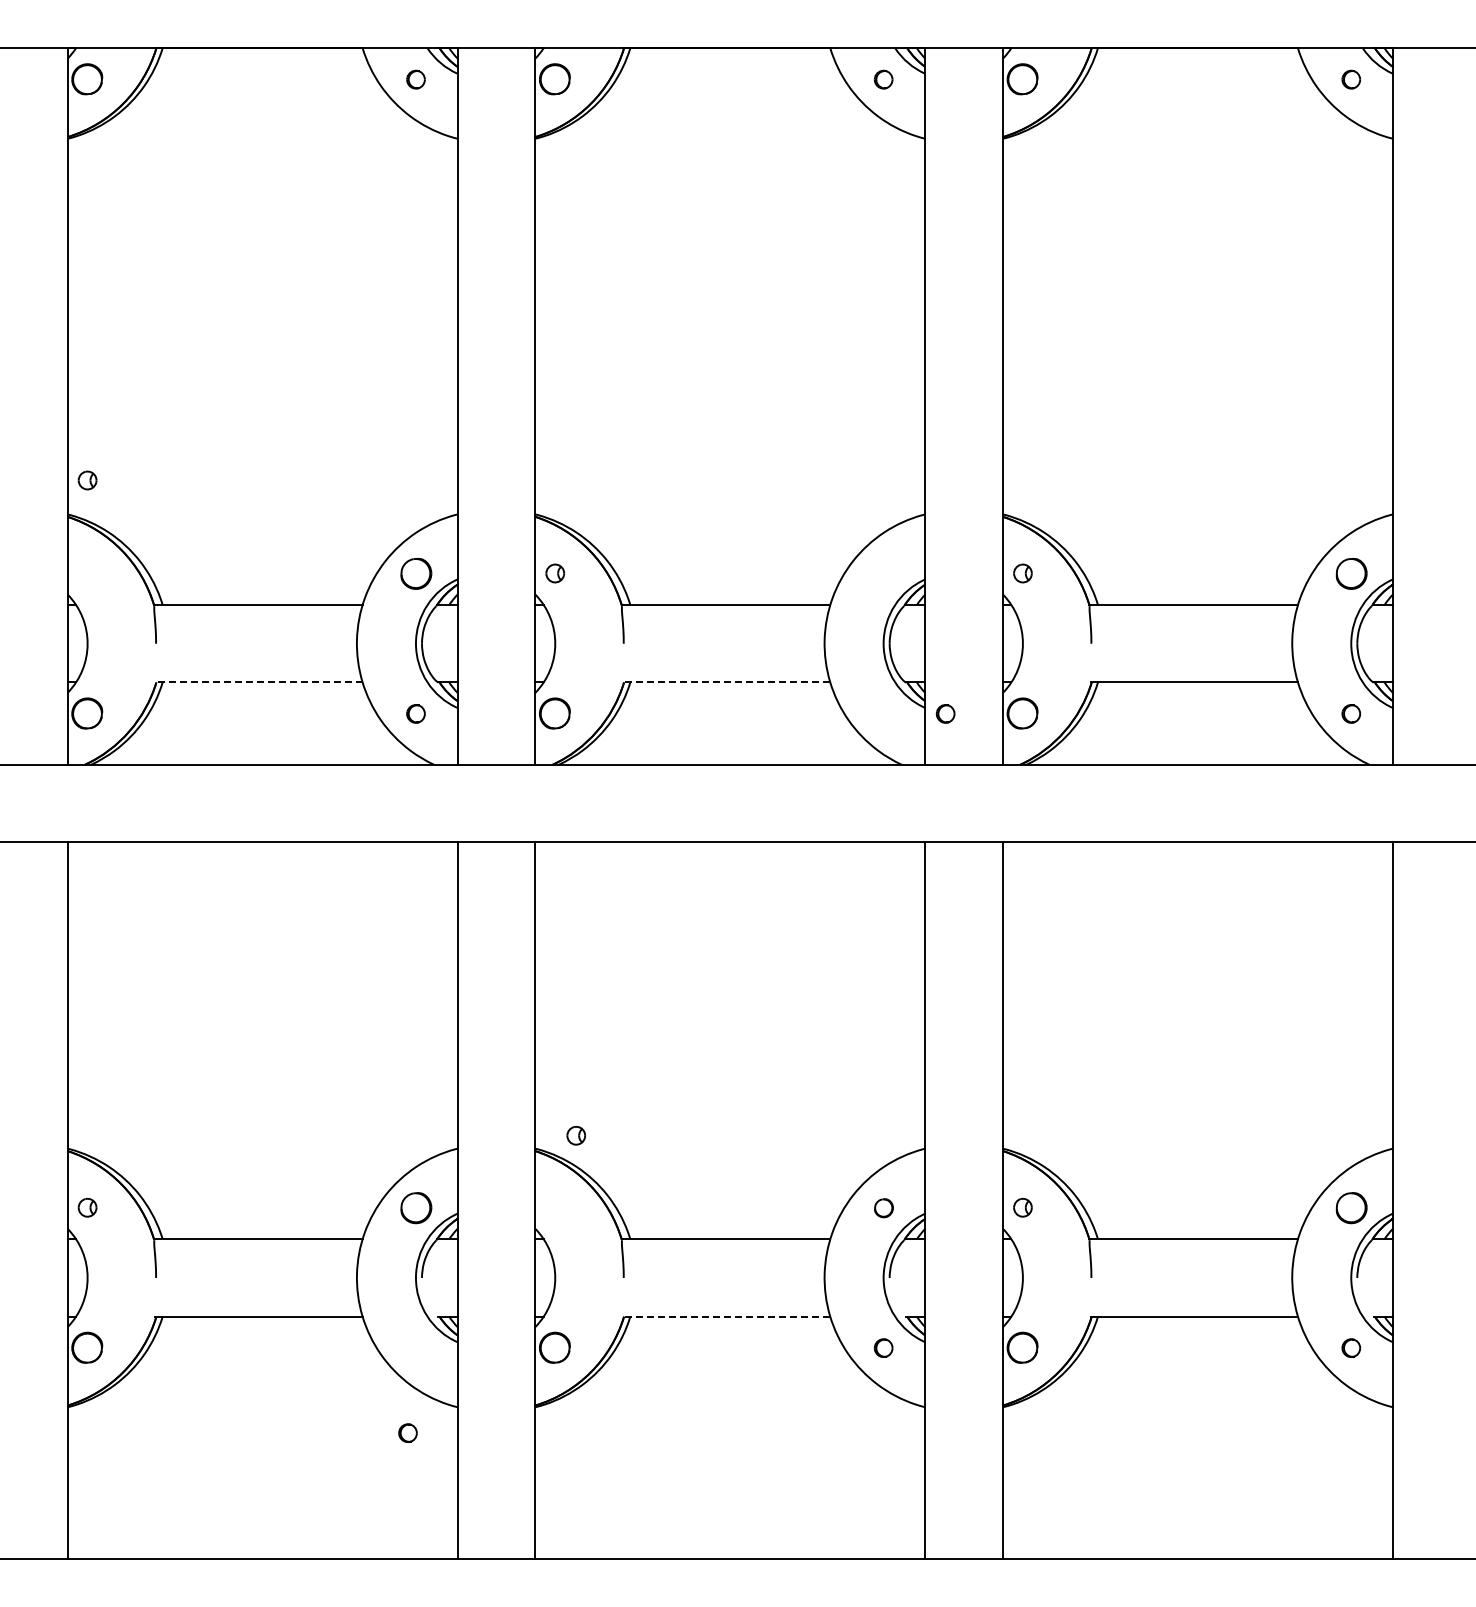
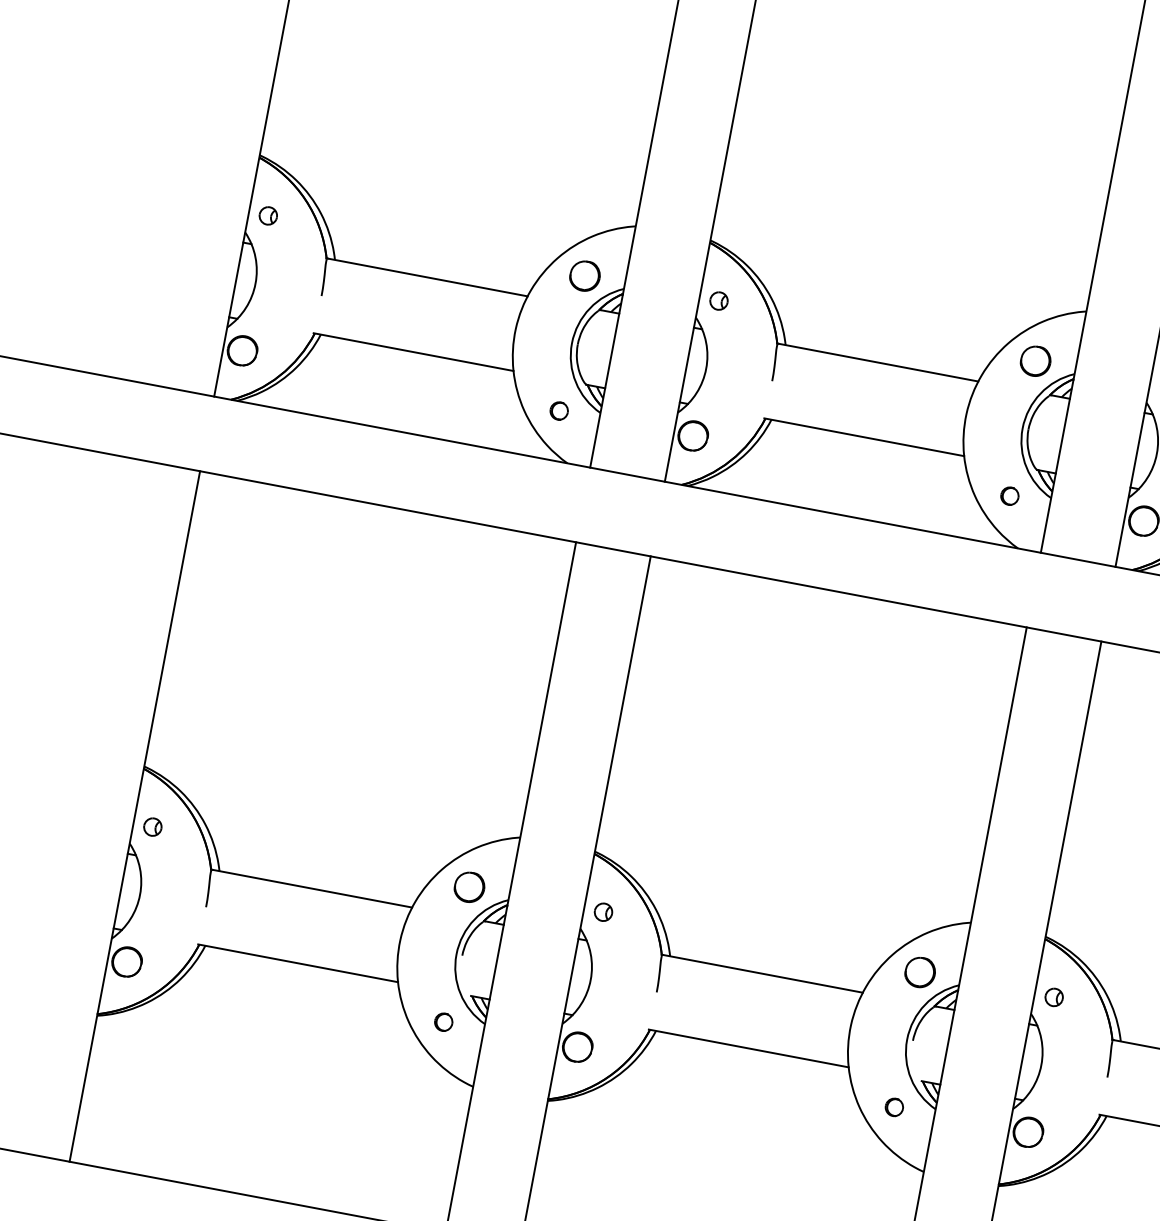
part: (87, 480) -> (268, 215), moved
part: (883, 573) -> (1035, 360), added
line: (258, 682) -> (413, 352), dashed -> solid
line: (726, 682) -> (864, 437), dashed -> solid
part: (945, 713) -> (1009, 495), moved
part: (575, 1135) -> (602, 911), moved
part: (883, 1208) -> (919, 972), size x1.67
line: (726, 1316) -> (748, 1048), dashed -> solid
part: (407, 1432) -> (443, 1021), moved

